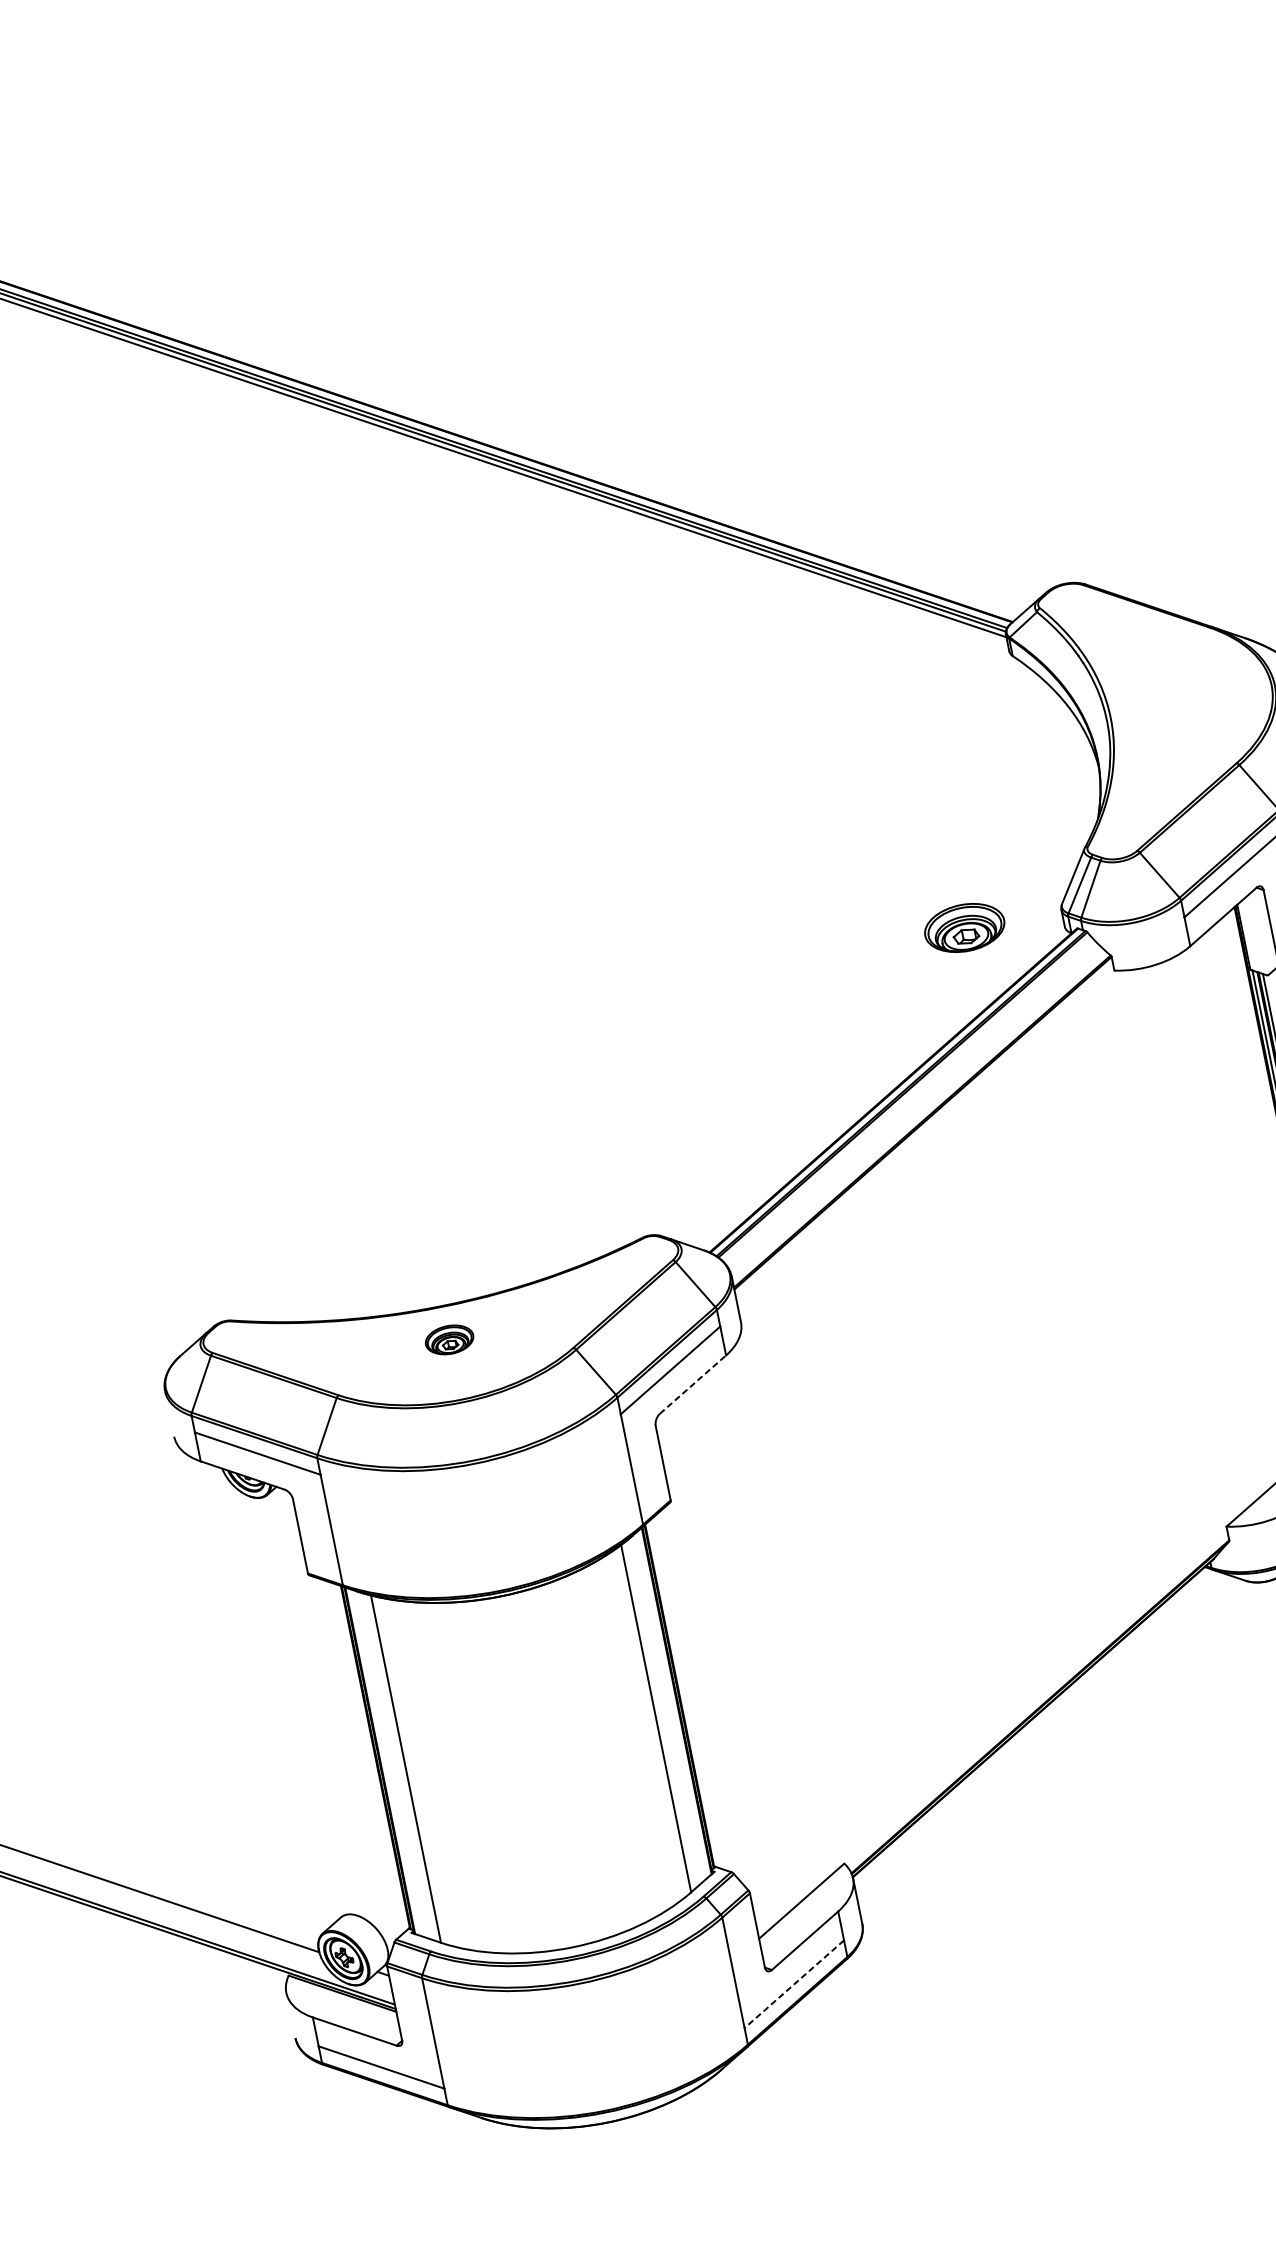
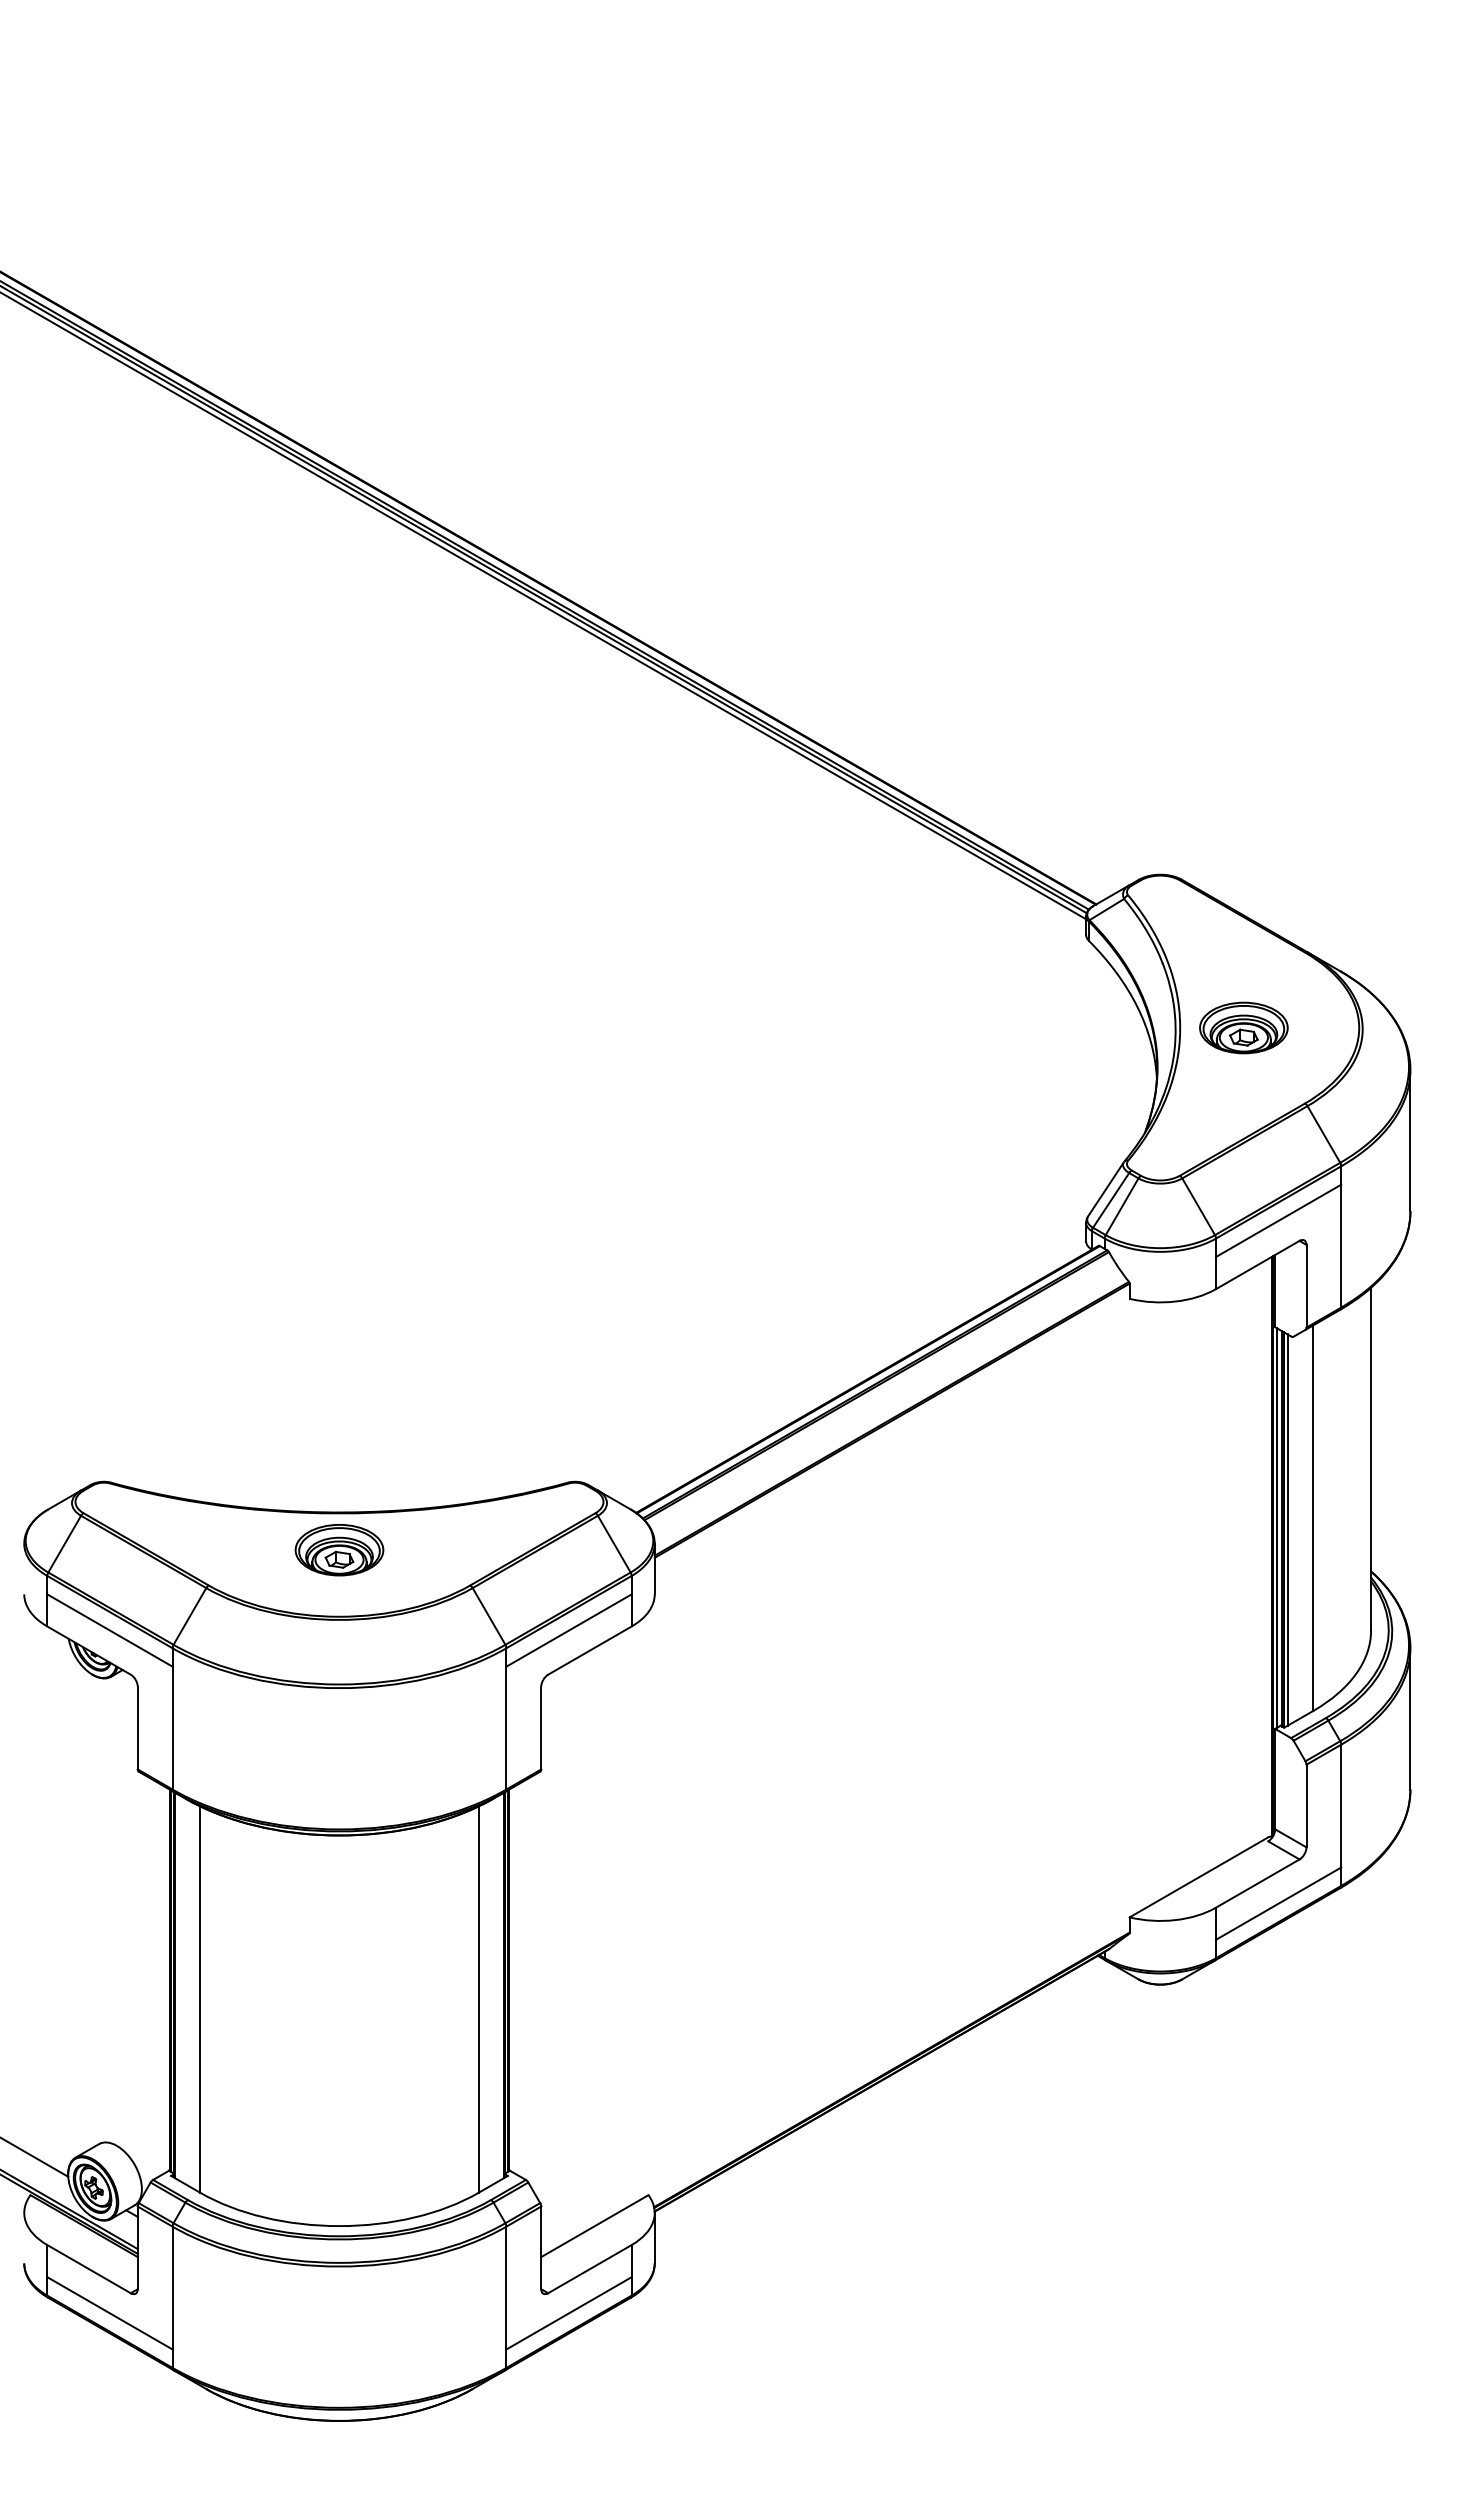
part: (964, 927) -> (1243, 1027), moved
part: (449, 1340) -> (339, 1550), size x1.67
line: (693, 1384) -> (590, 1650), dashed -> solid
line: (793, 1984) -> (568, 2313), dashed -> solid

